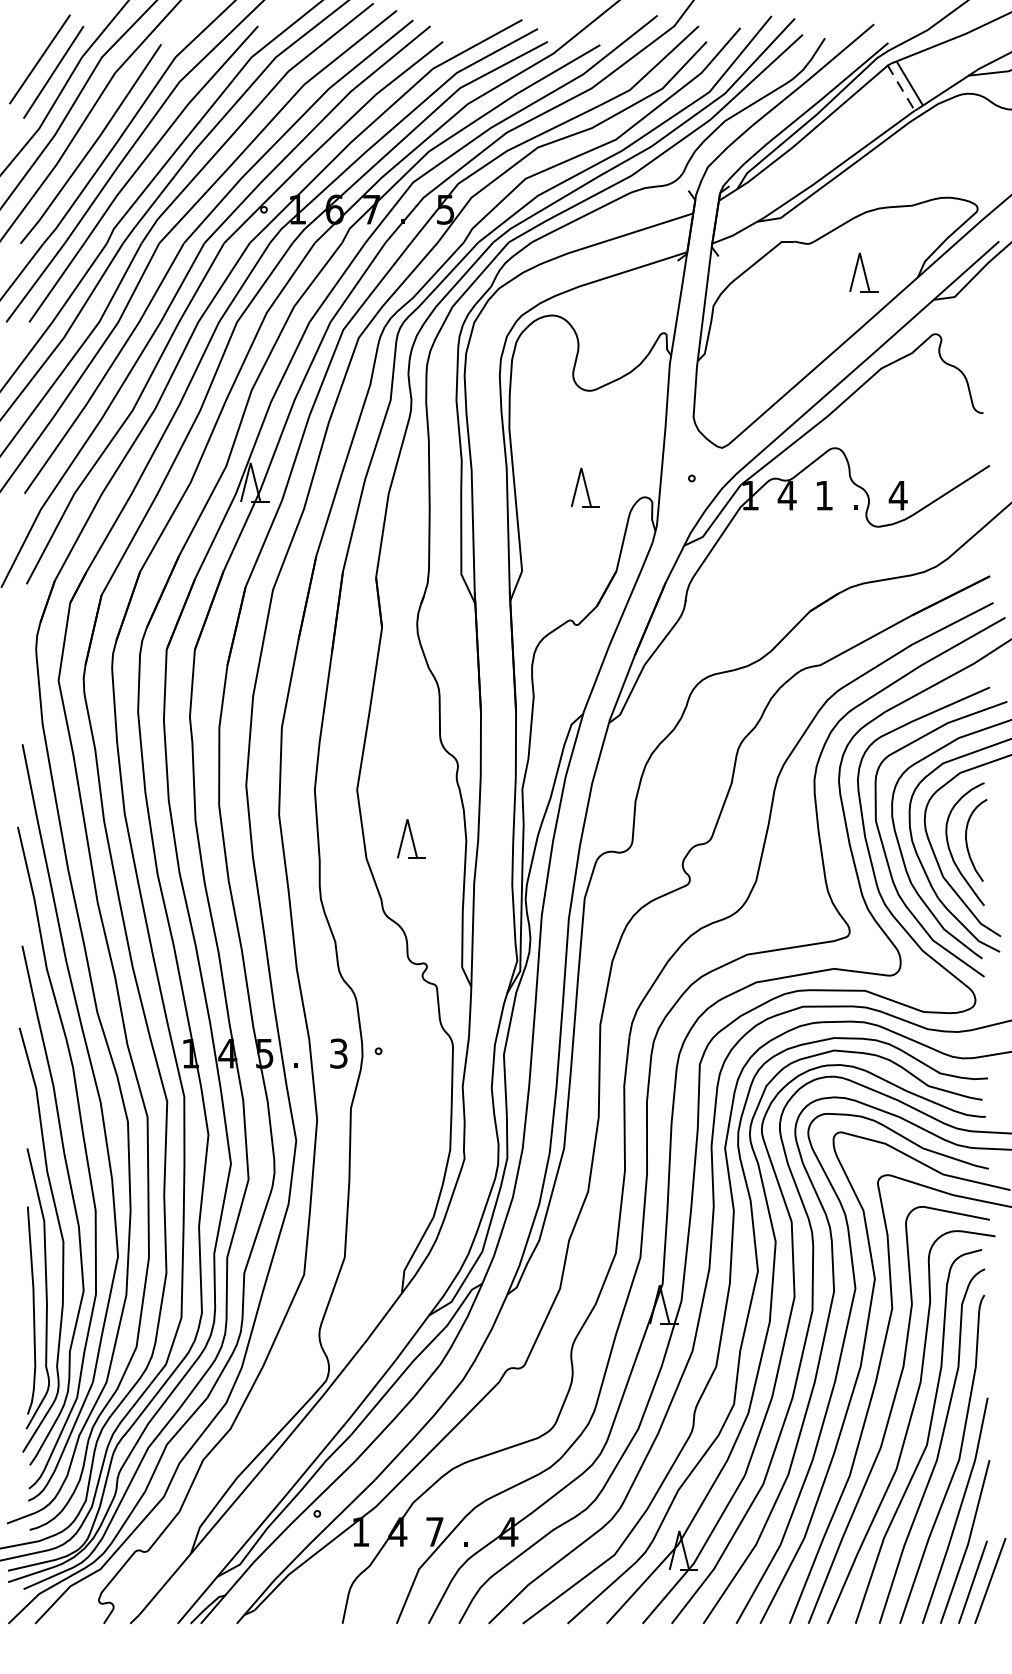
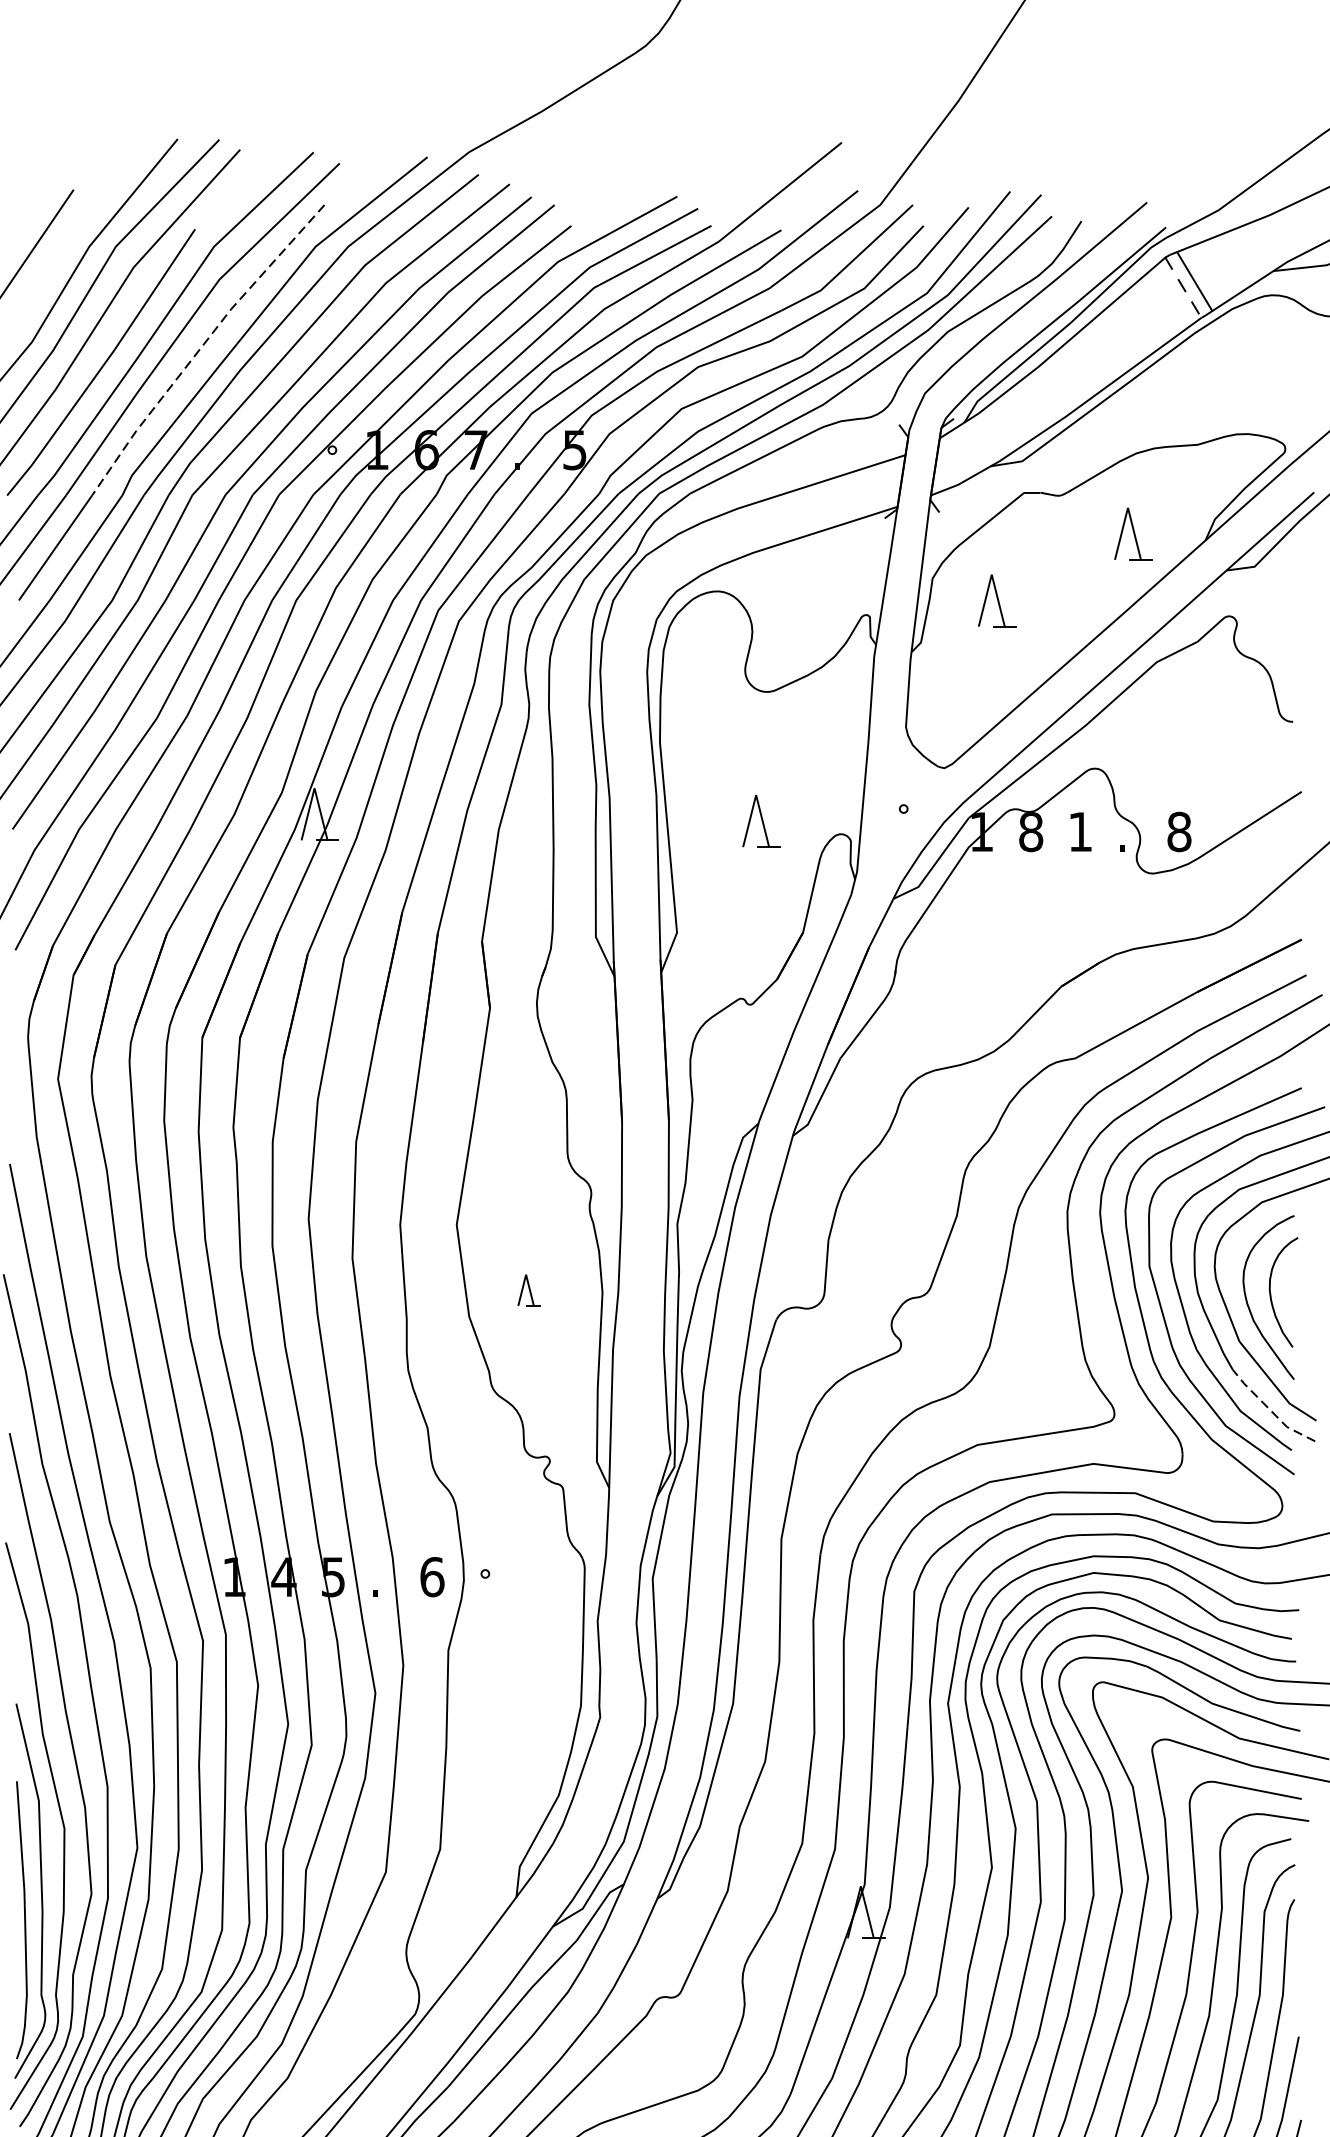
line: (53, 72) -> (51, 266), removed
line: (166, 131) -> (202, 345), solid -> dashed
part: (761, 322) -> (996, 600), added
text: (786, 495) -> (1030, 831), 4 -> 8
text: (897, 495) -> (1178, 831), 4 -> 8
part: (411, 838) -> (529, 1289), size x0.6
line: (966, 928) -> (1270, 1409), solid -> dashed
text: (339, 1053) -> (433, 1576), 3 -> 6

